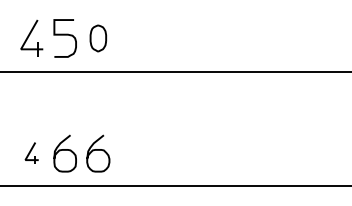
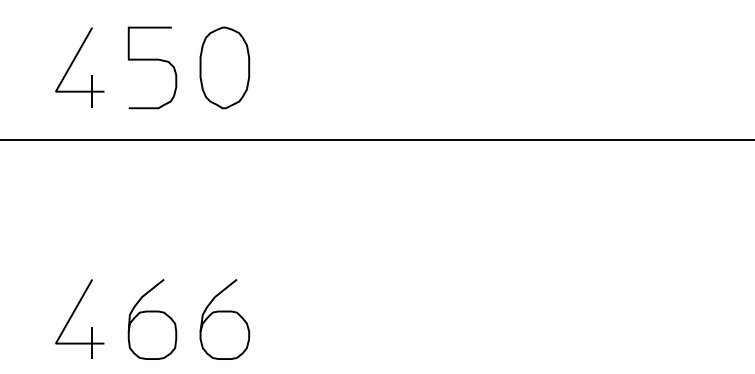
part: (98, 38) -> (225, 67), size x1.43
part: (31, 153) -> (78, 319), size x1.67

